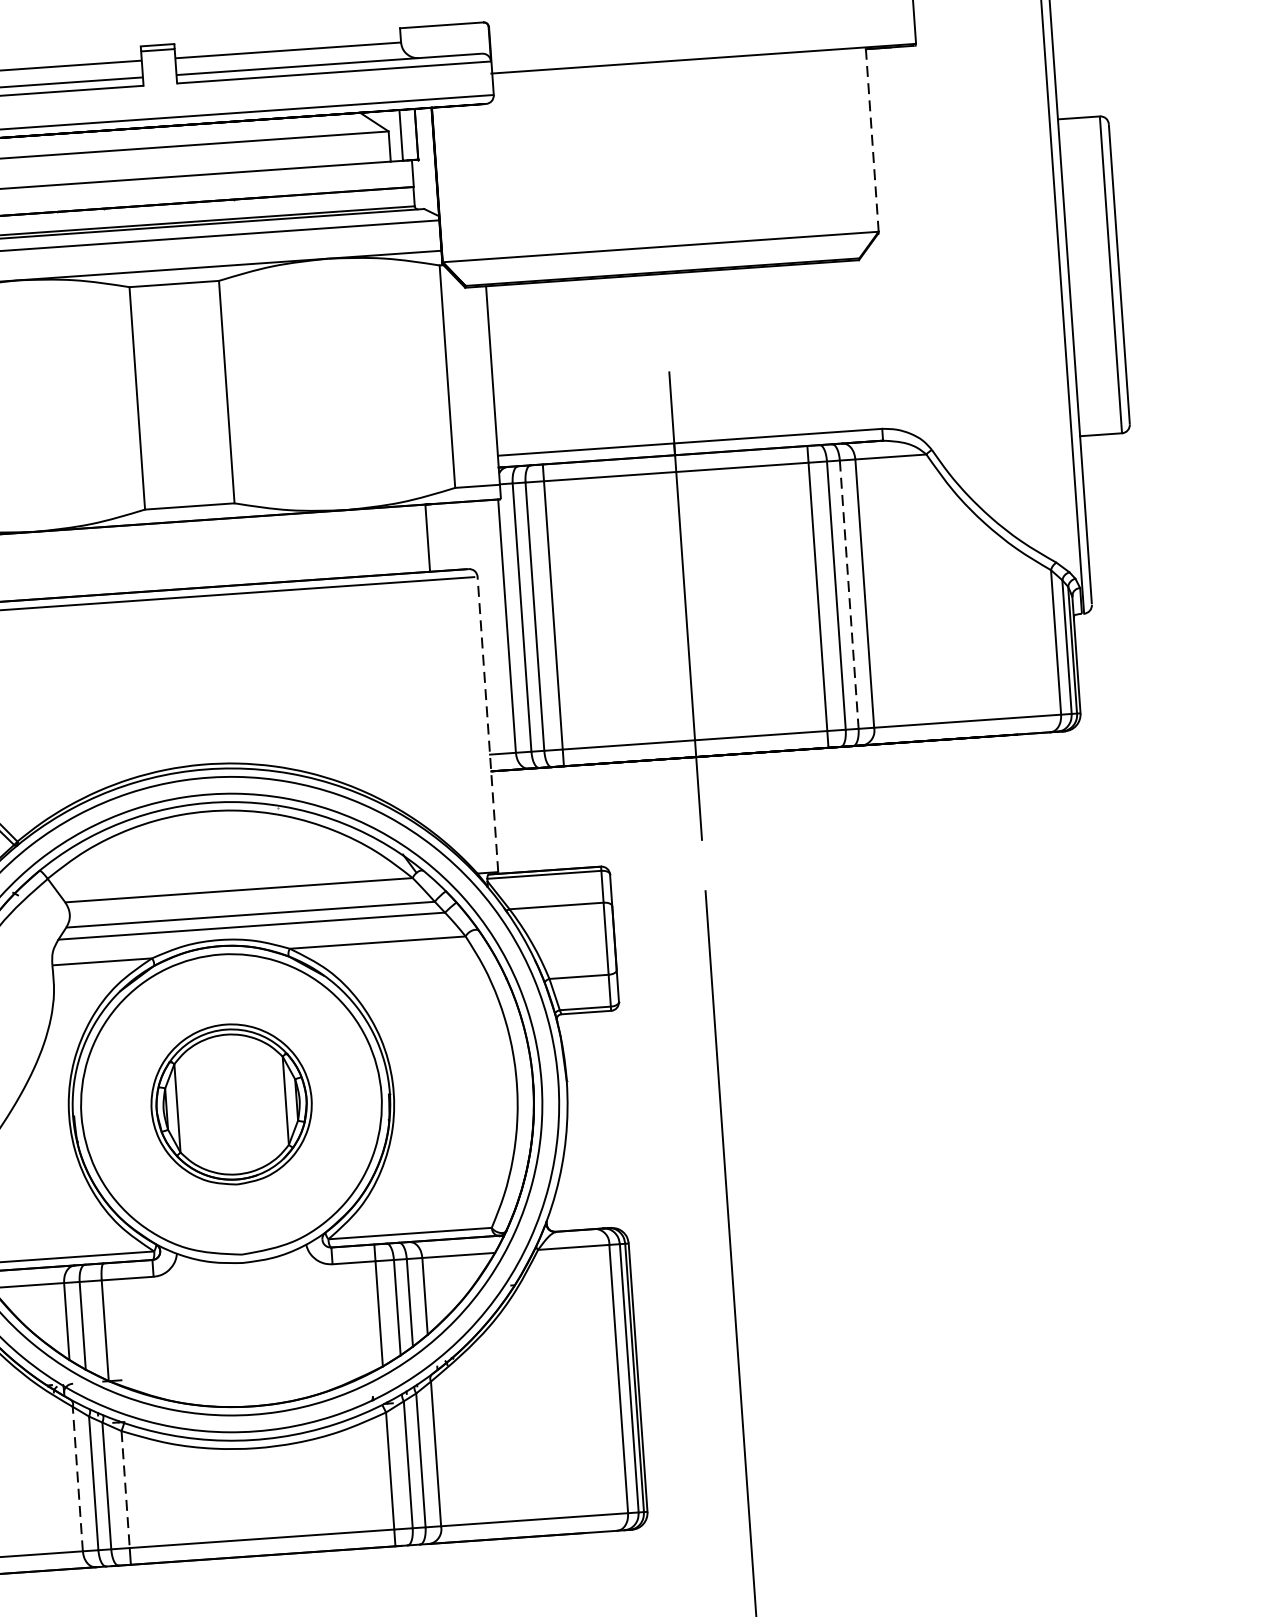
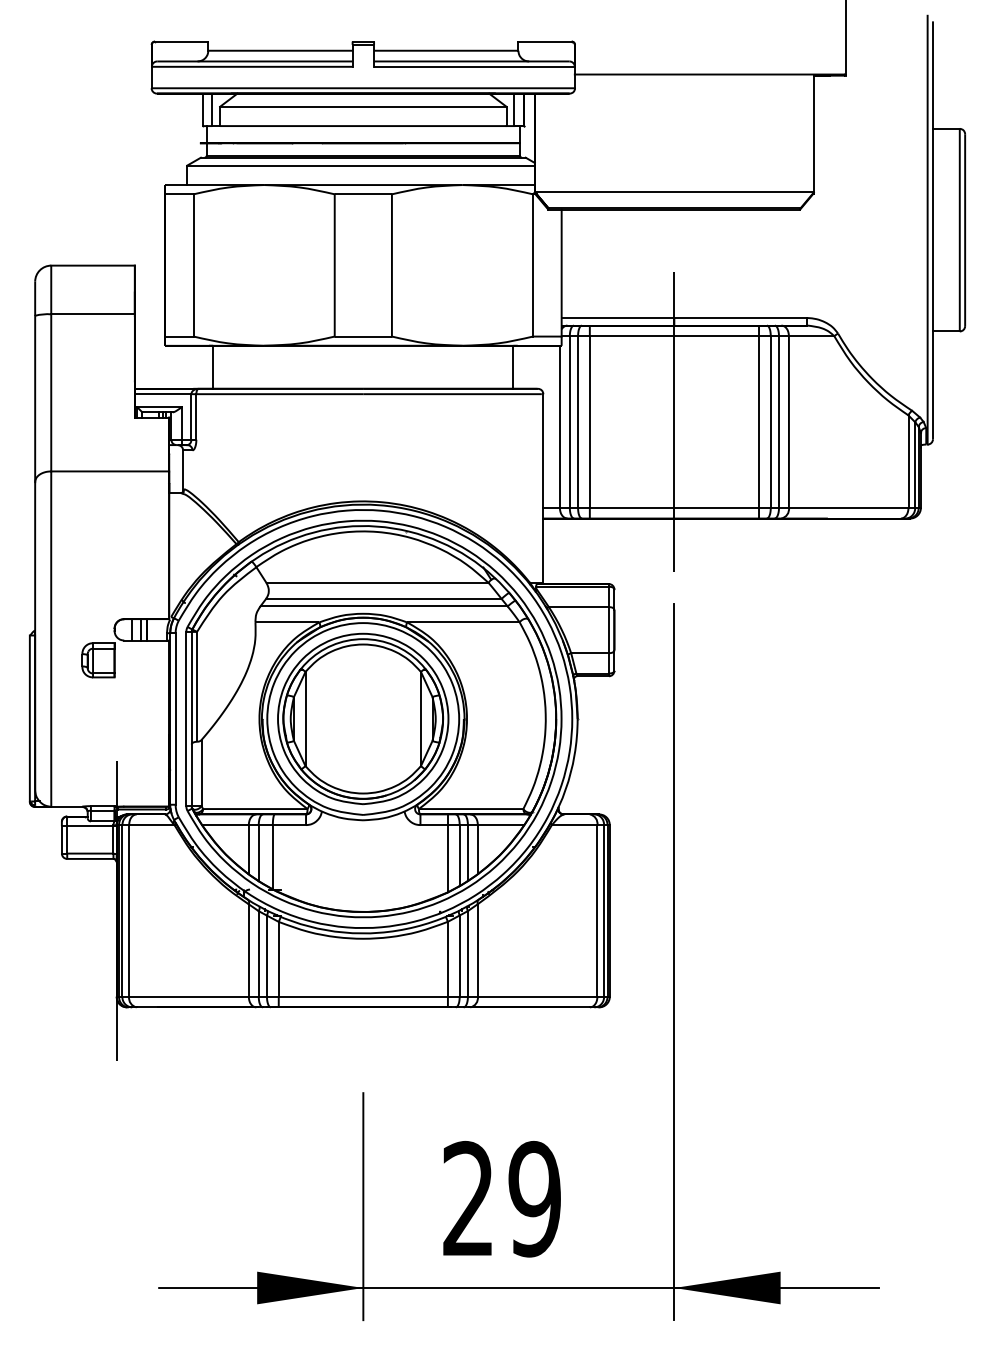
line: (871, 139) -> (813, 133), dashed -> solid
line: (850, 595) -> (779, 422), dashed -> solid
line: (488, 724) -> (543, 488), dashed -> solid
part: (231, 1103) -> (363, 718), size x1.67
line: (77, 1477) -> (248, 949), dashed -> solid
line: (125, 1489) -> (278, 959), dashed -> solid

